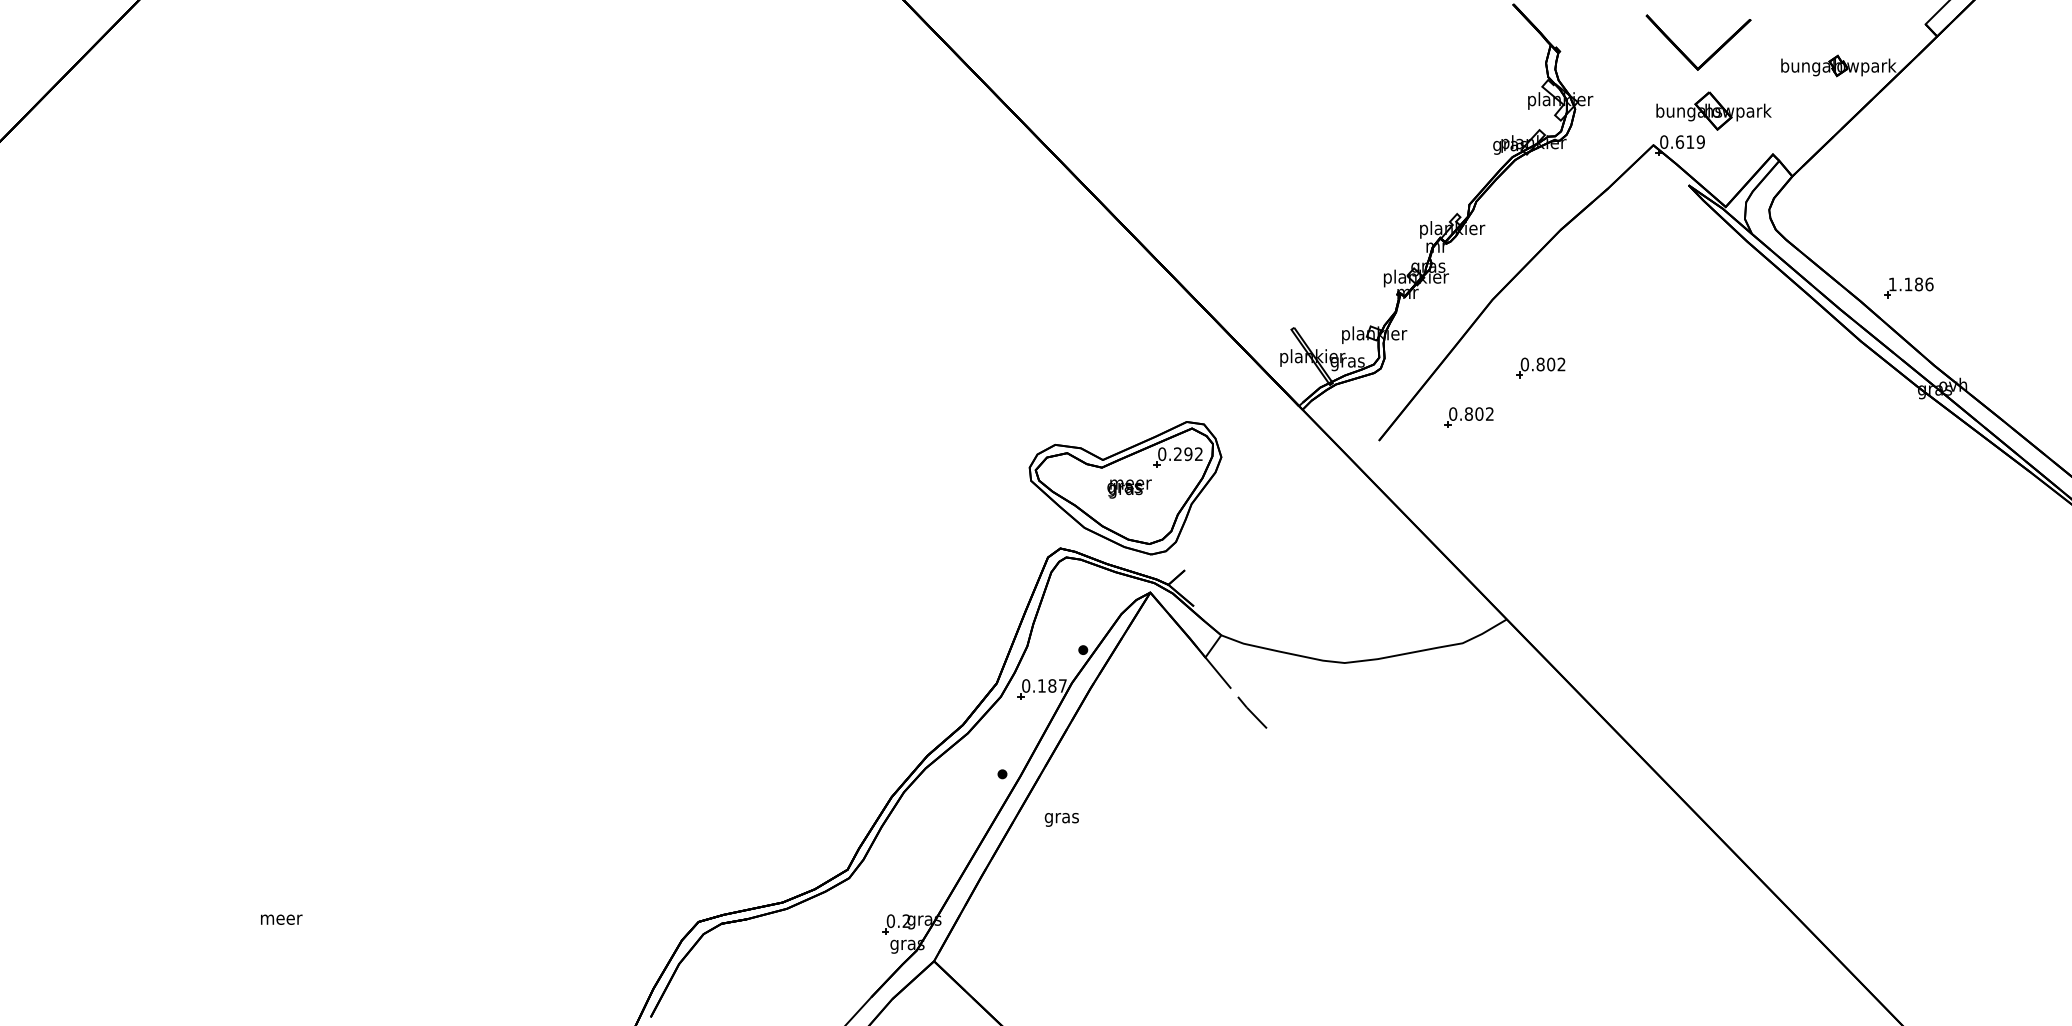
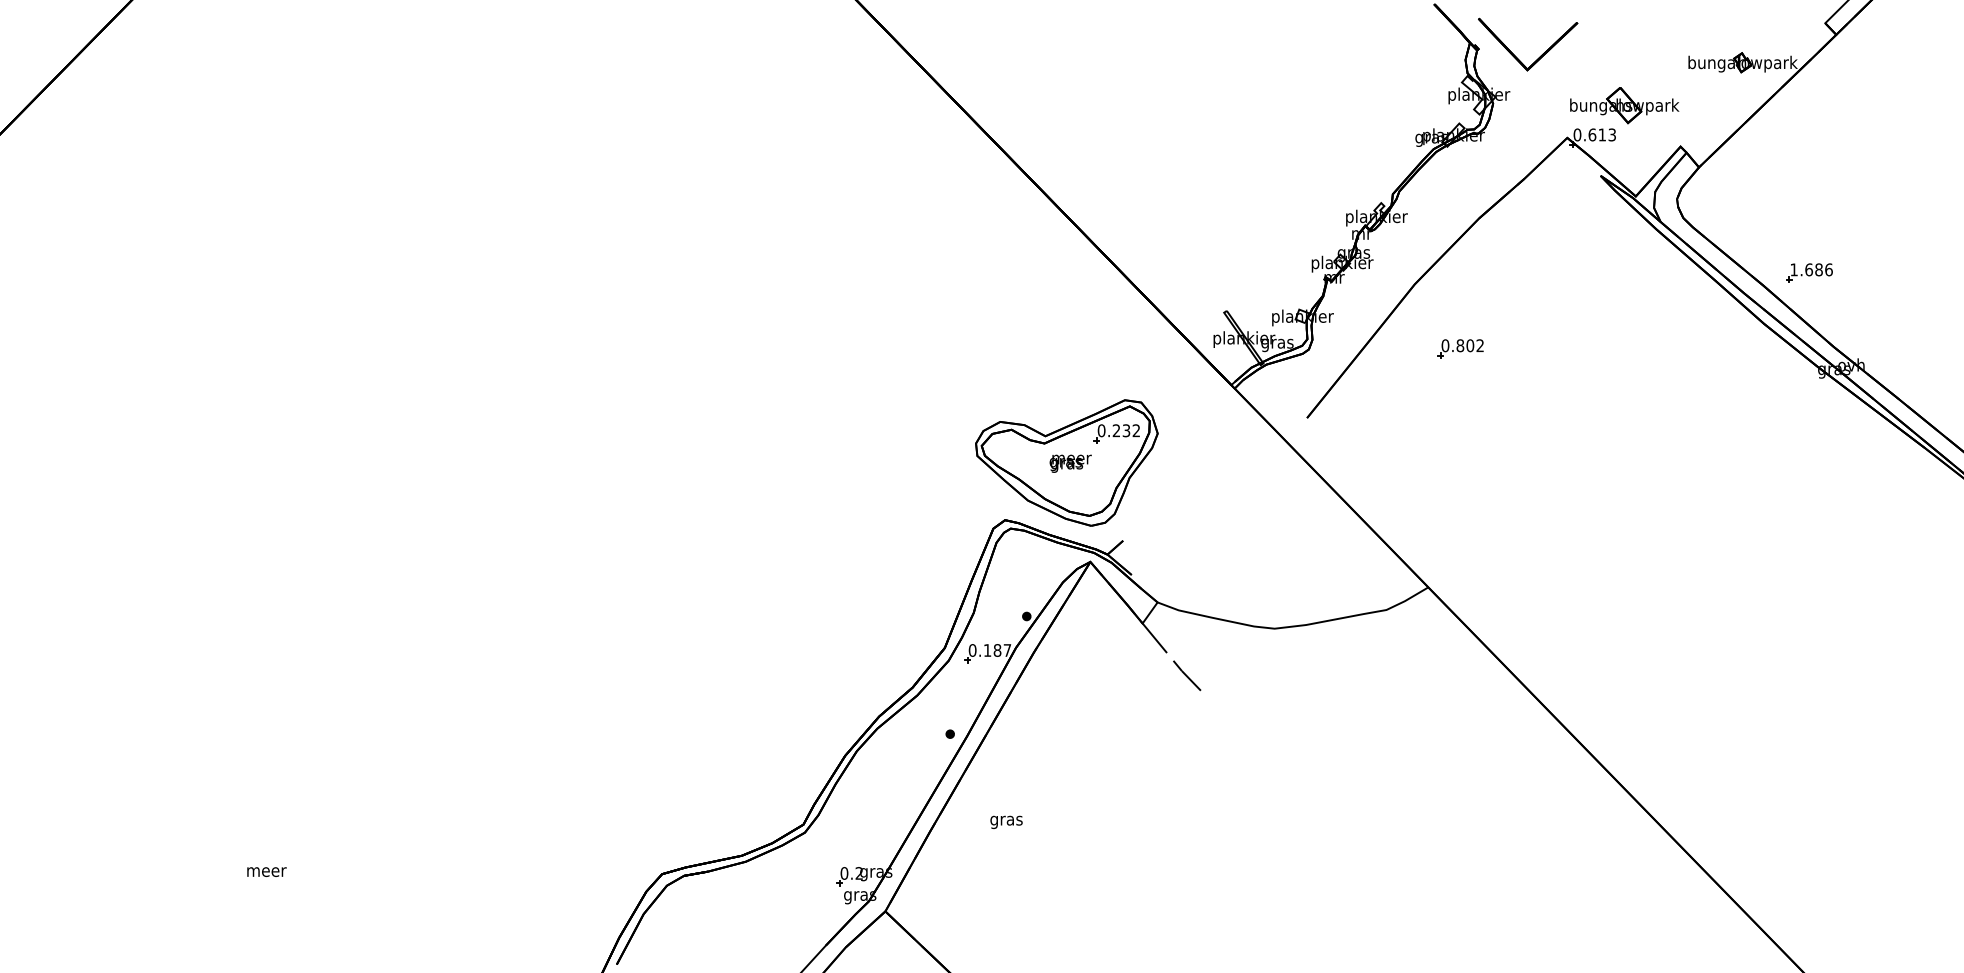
part: (1711, 54) -> (1540, 55), moved
text: (1701, 141) -> (1612, 134), 0.619 -> 0.613
text: (1907, 284) -> (1808, 269), 1.186 -> 1.686
part: (1469, 417) -> (1392, 395), removed
text: (1188, 453) -> (1126, 430), 0.292 -> 0.232
text: (1061, 818) -> (1006, 821), moved

